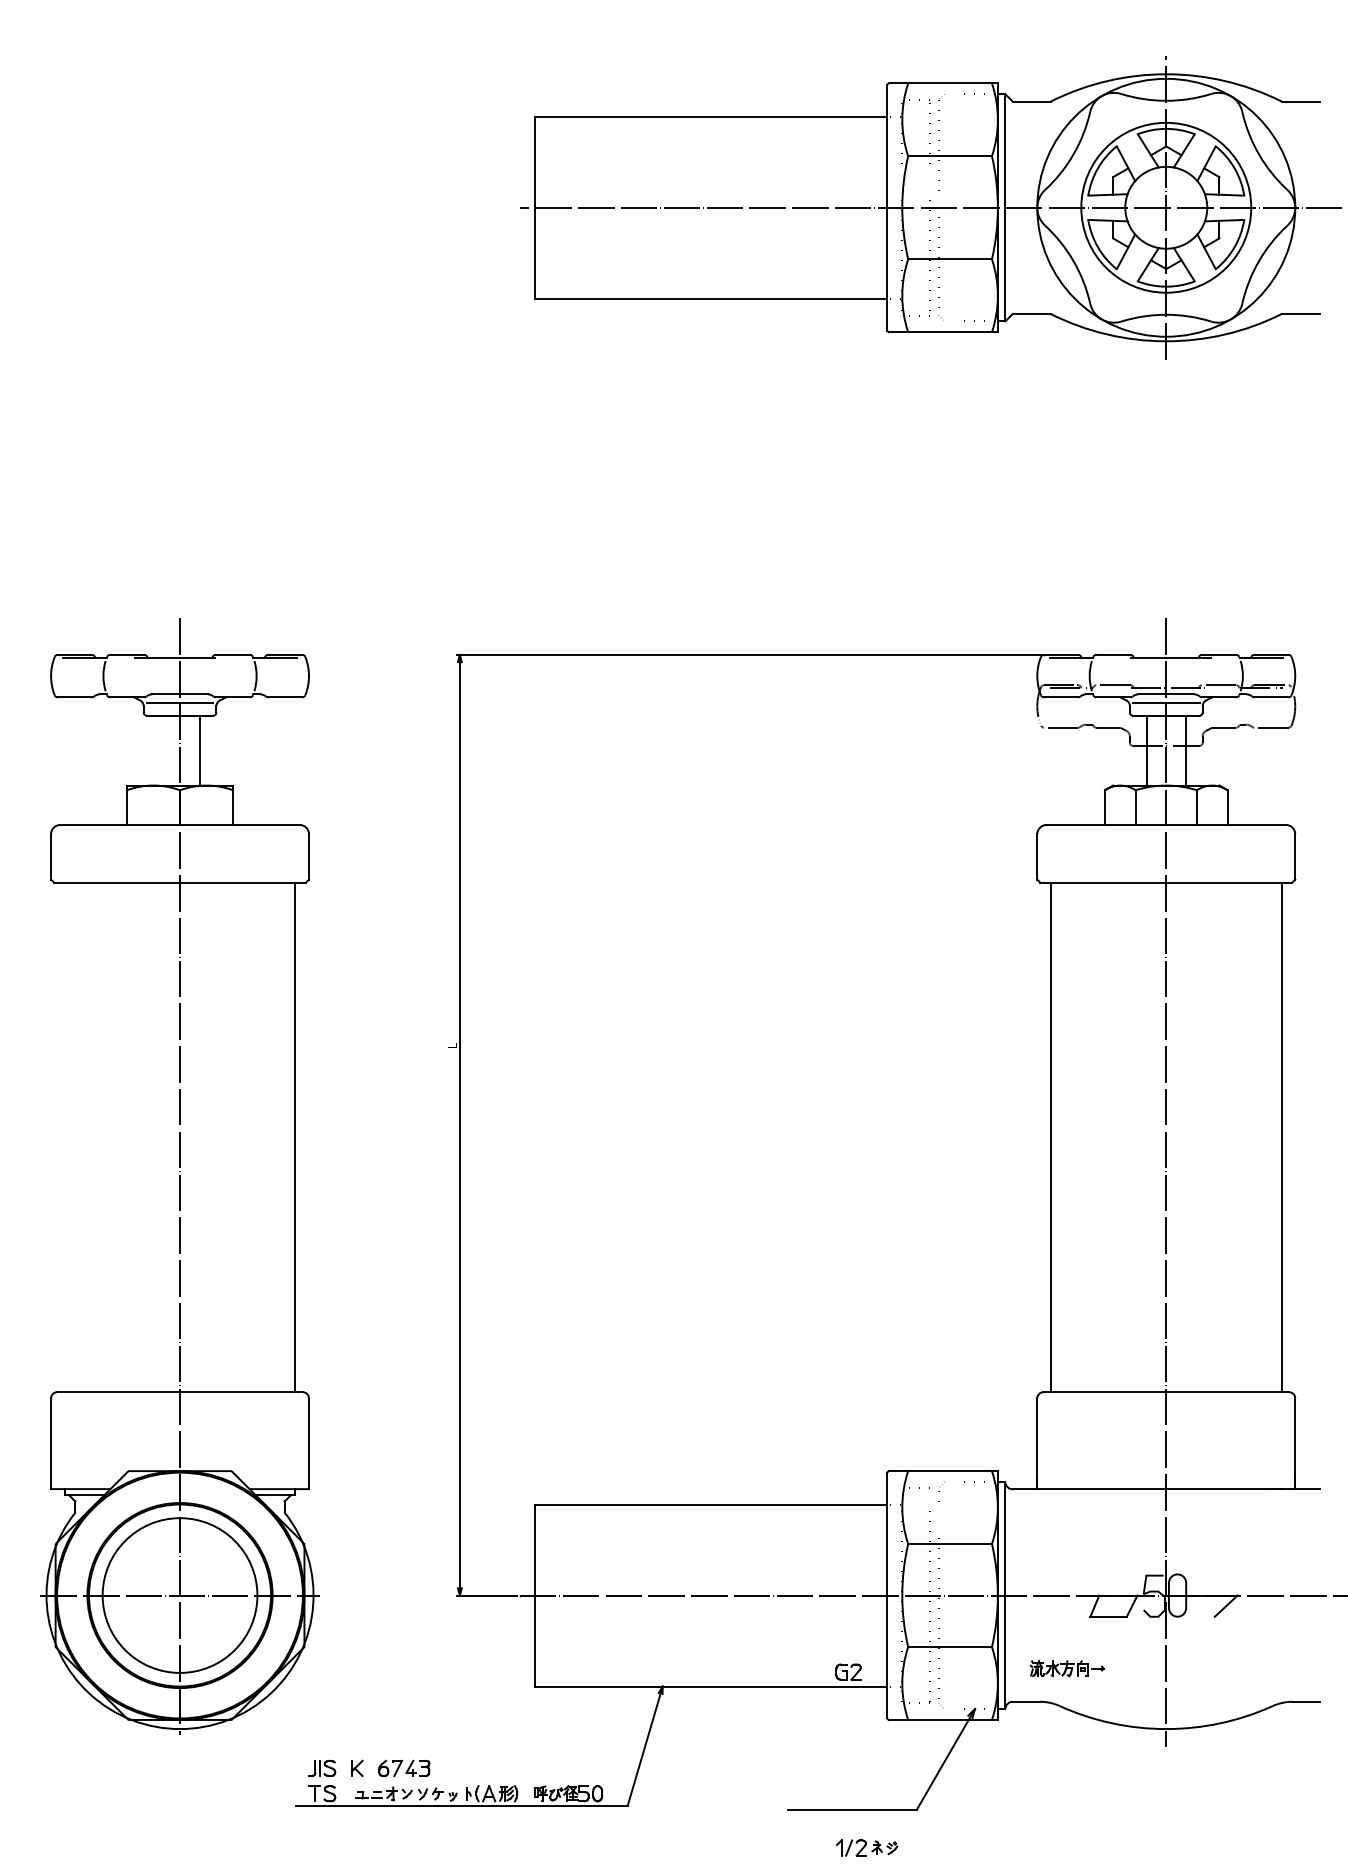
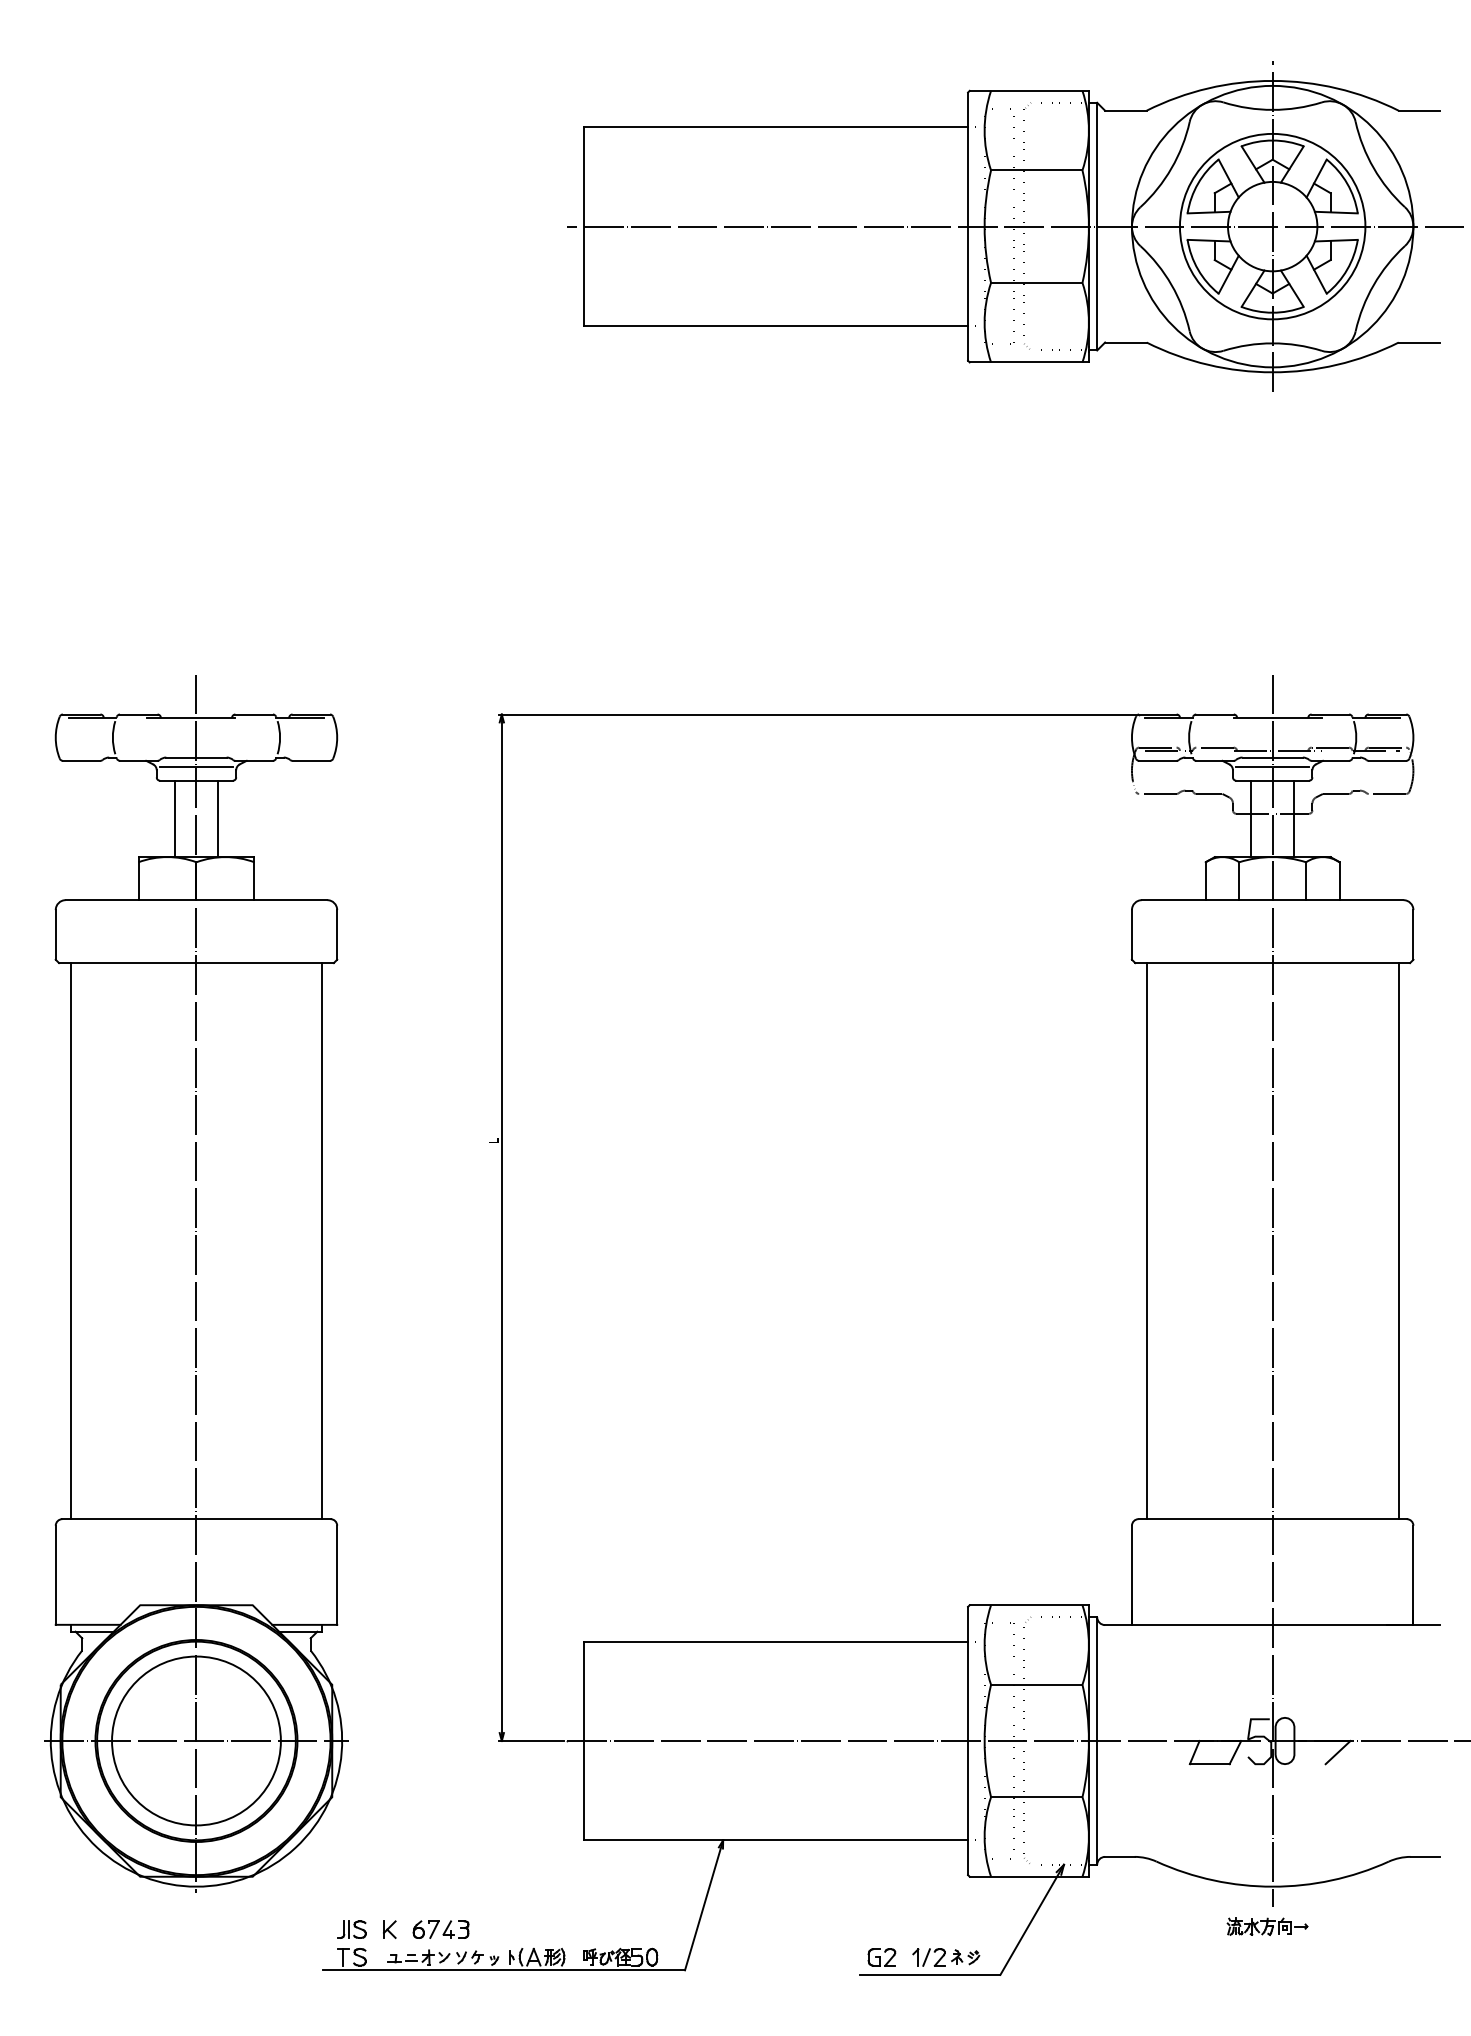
line: (159, 750) -> (174, 818), added
line: (64, 1137) -> (70, 1241), added
part: (1067, 1668) -> (1267, 1926), moved
part: (848, 1672) -> (881, 1957), moved
part: (867, 1848) -> (946, 1957), moved

